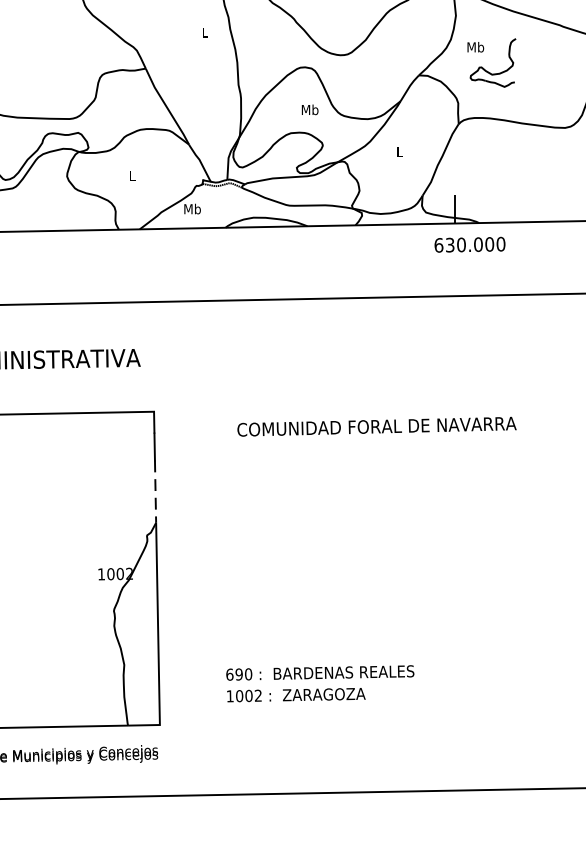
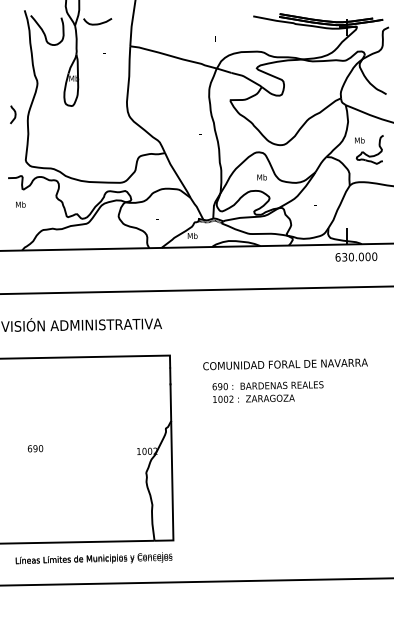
text: (376, 426) -> (285, 364), moved
line: (154, 492) -> (170, 403), dashed -> solid
text: (319, 682) -> (267, 391), moved

